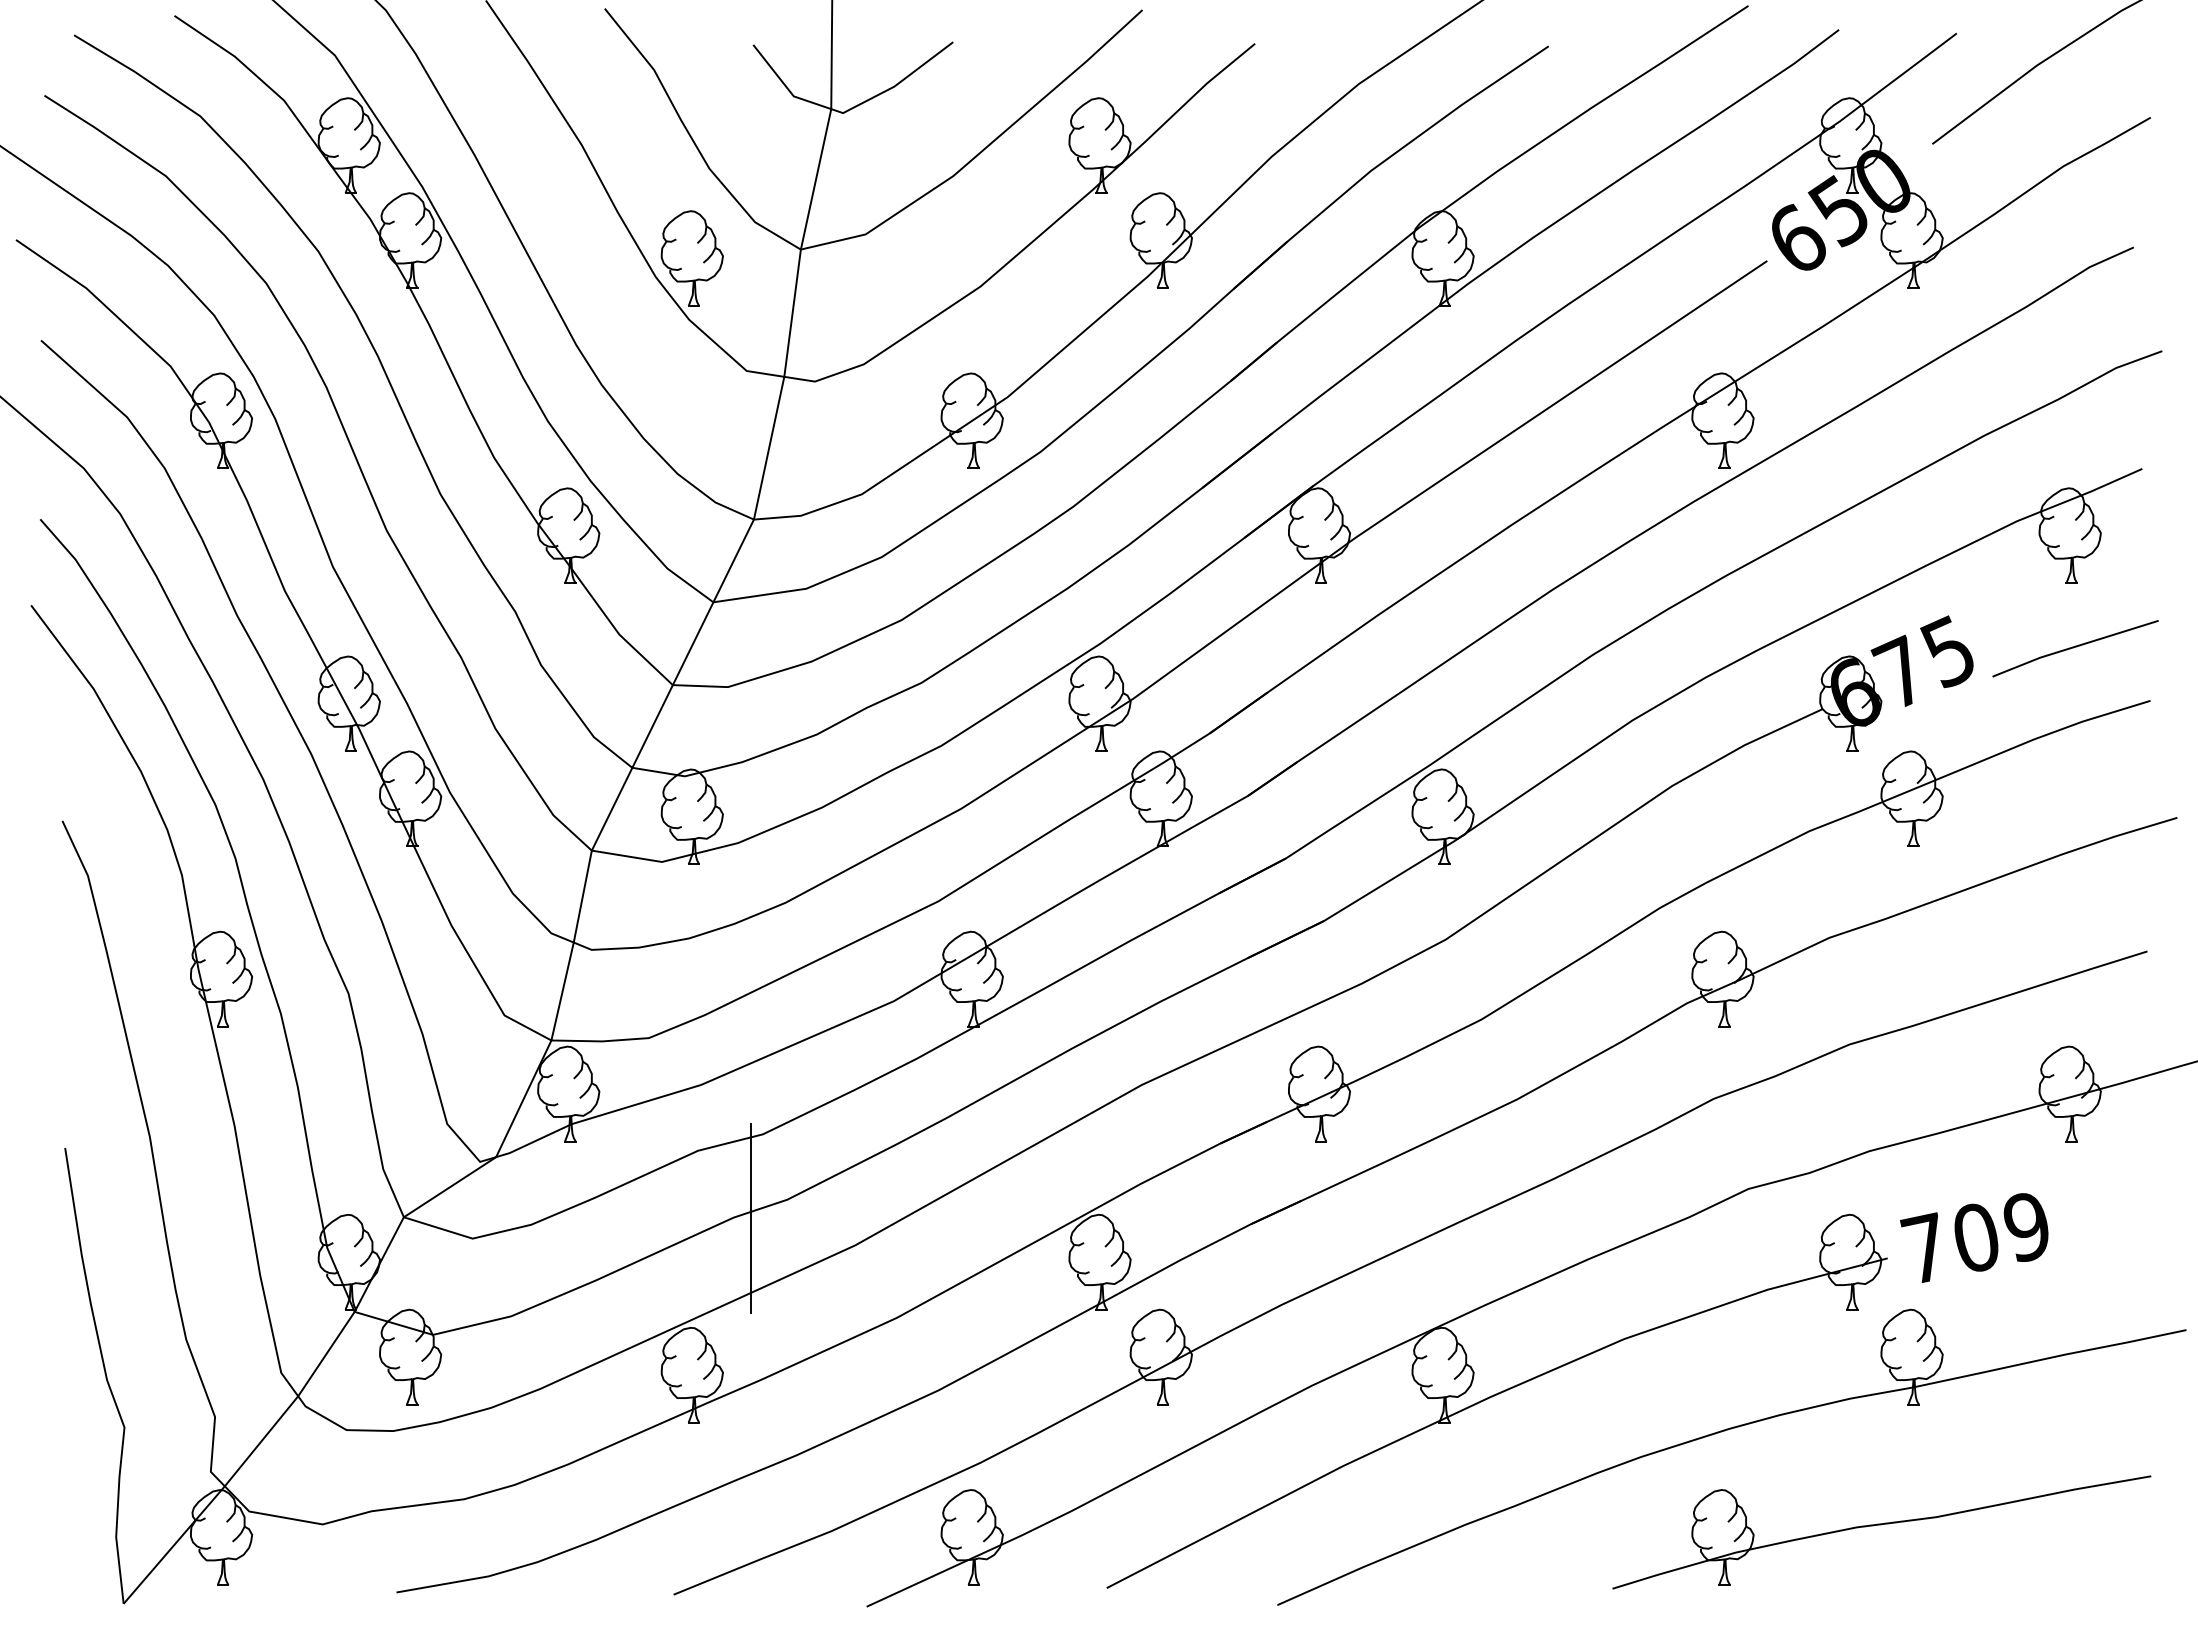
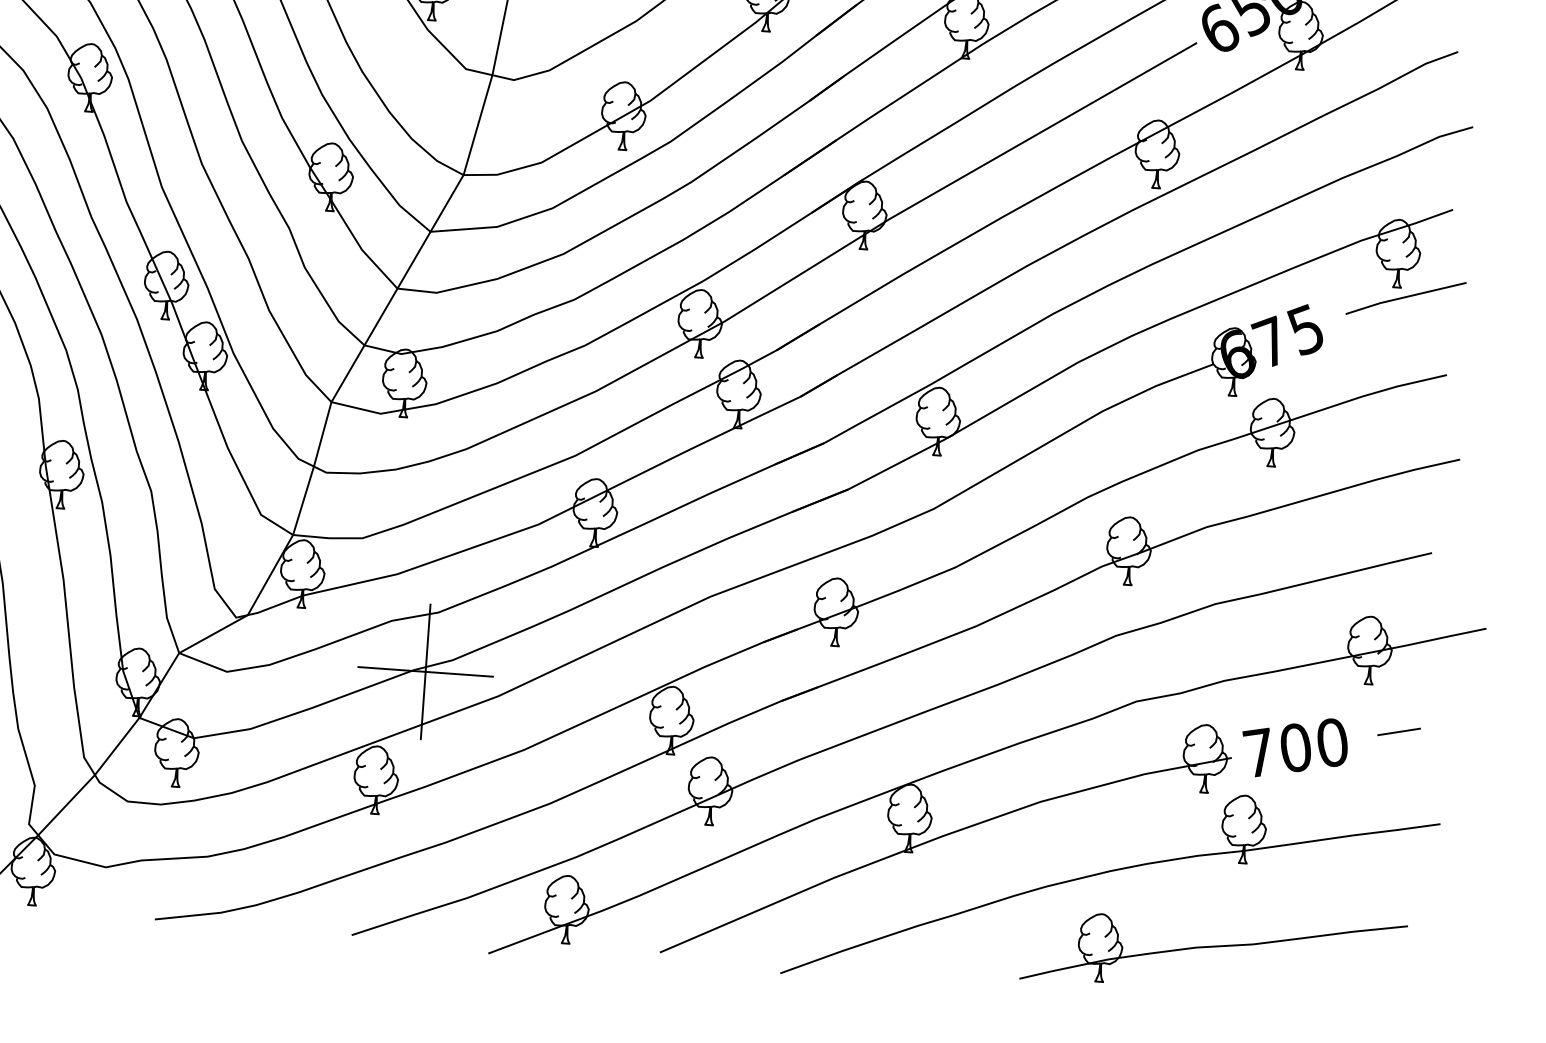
line: (2075, 647) -> (1406, 297), moved
line: (2119, 1204) -> (1399, 731), added
line: (750, 1218) -> (425, 671), added
text: (2026, 1227) -> (1332, 743), 709 -> 700

